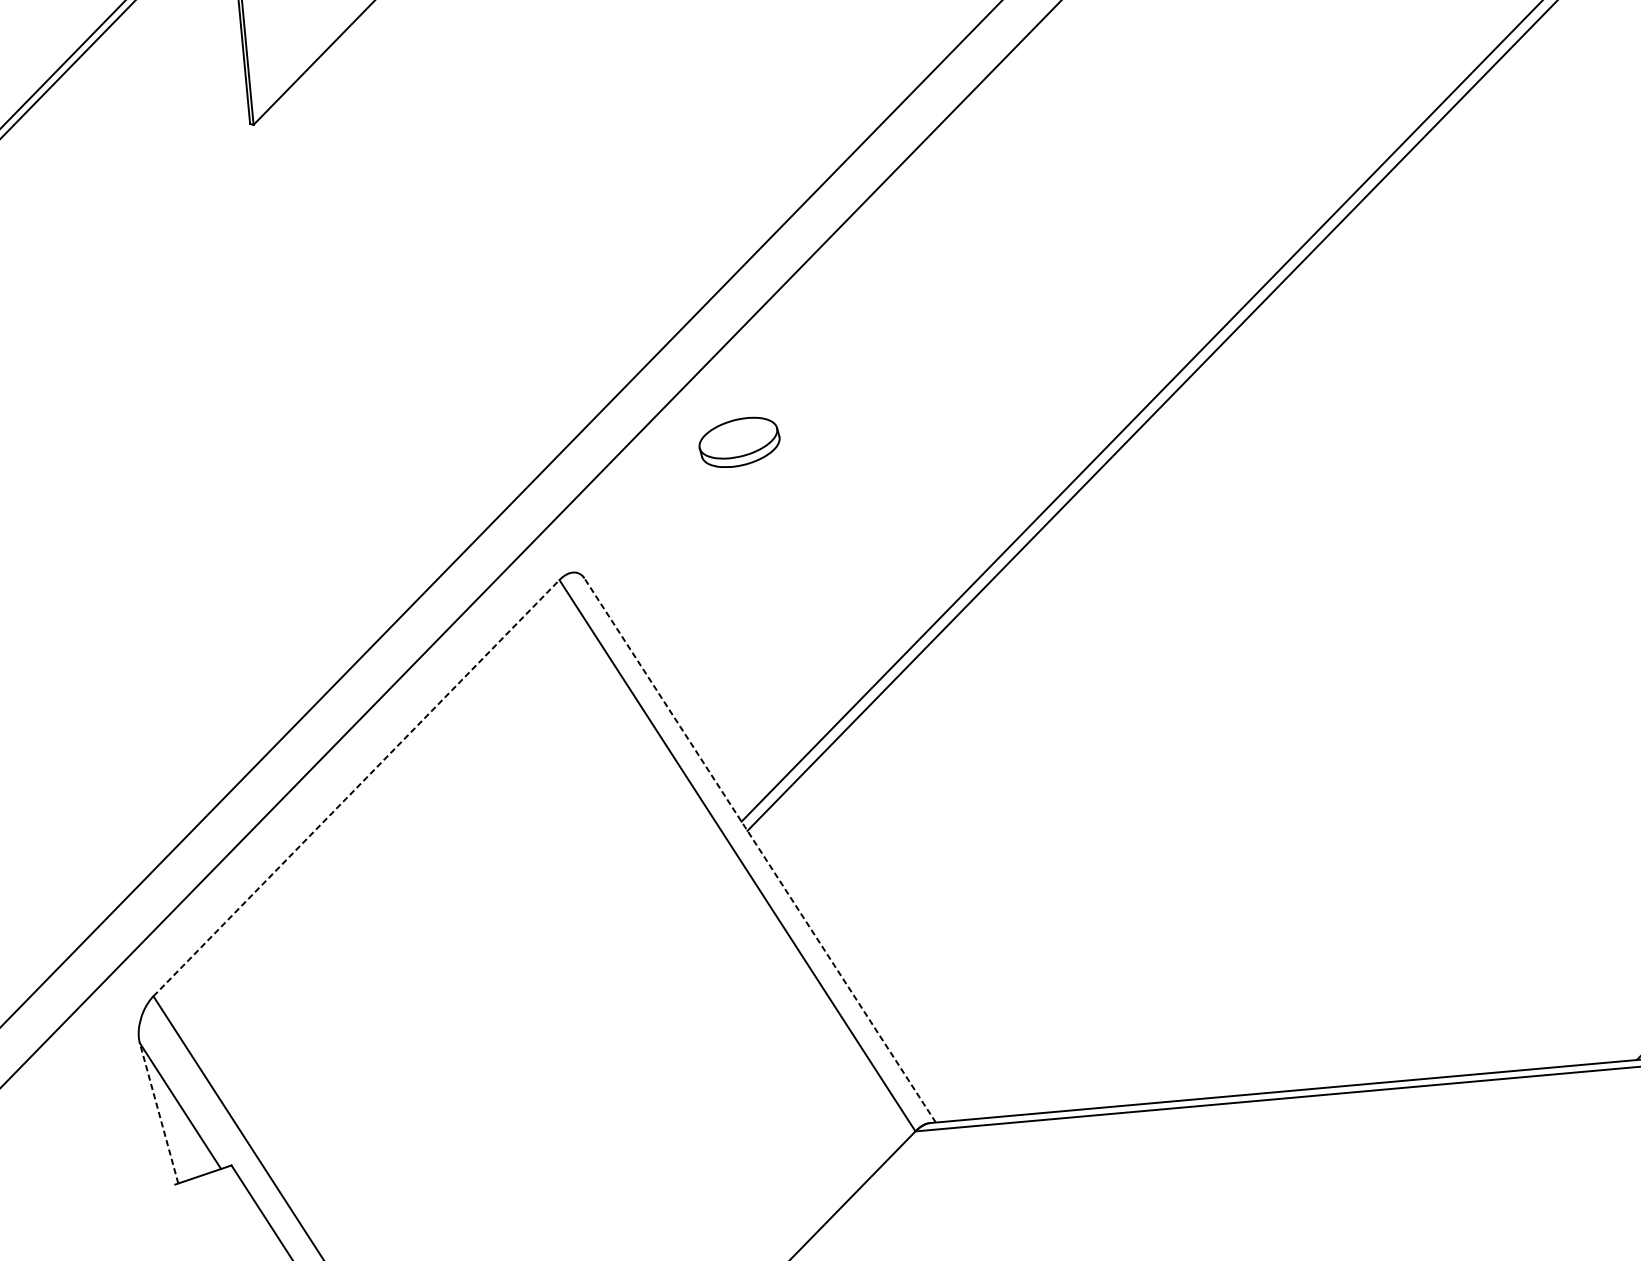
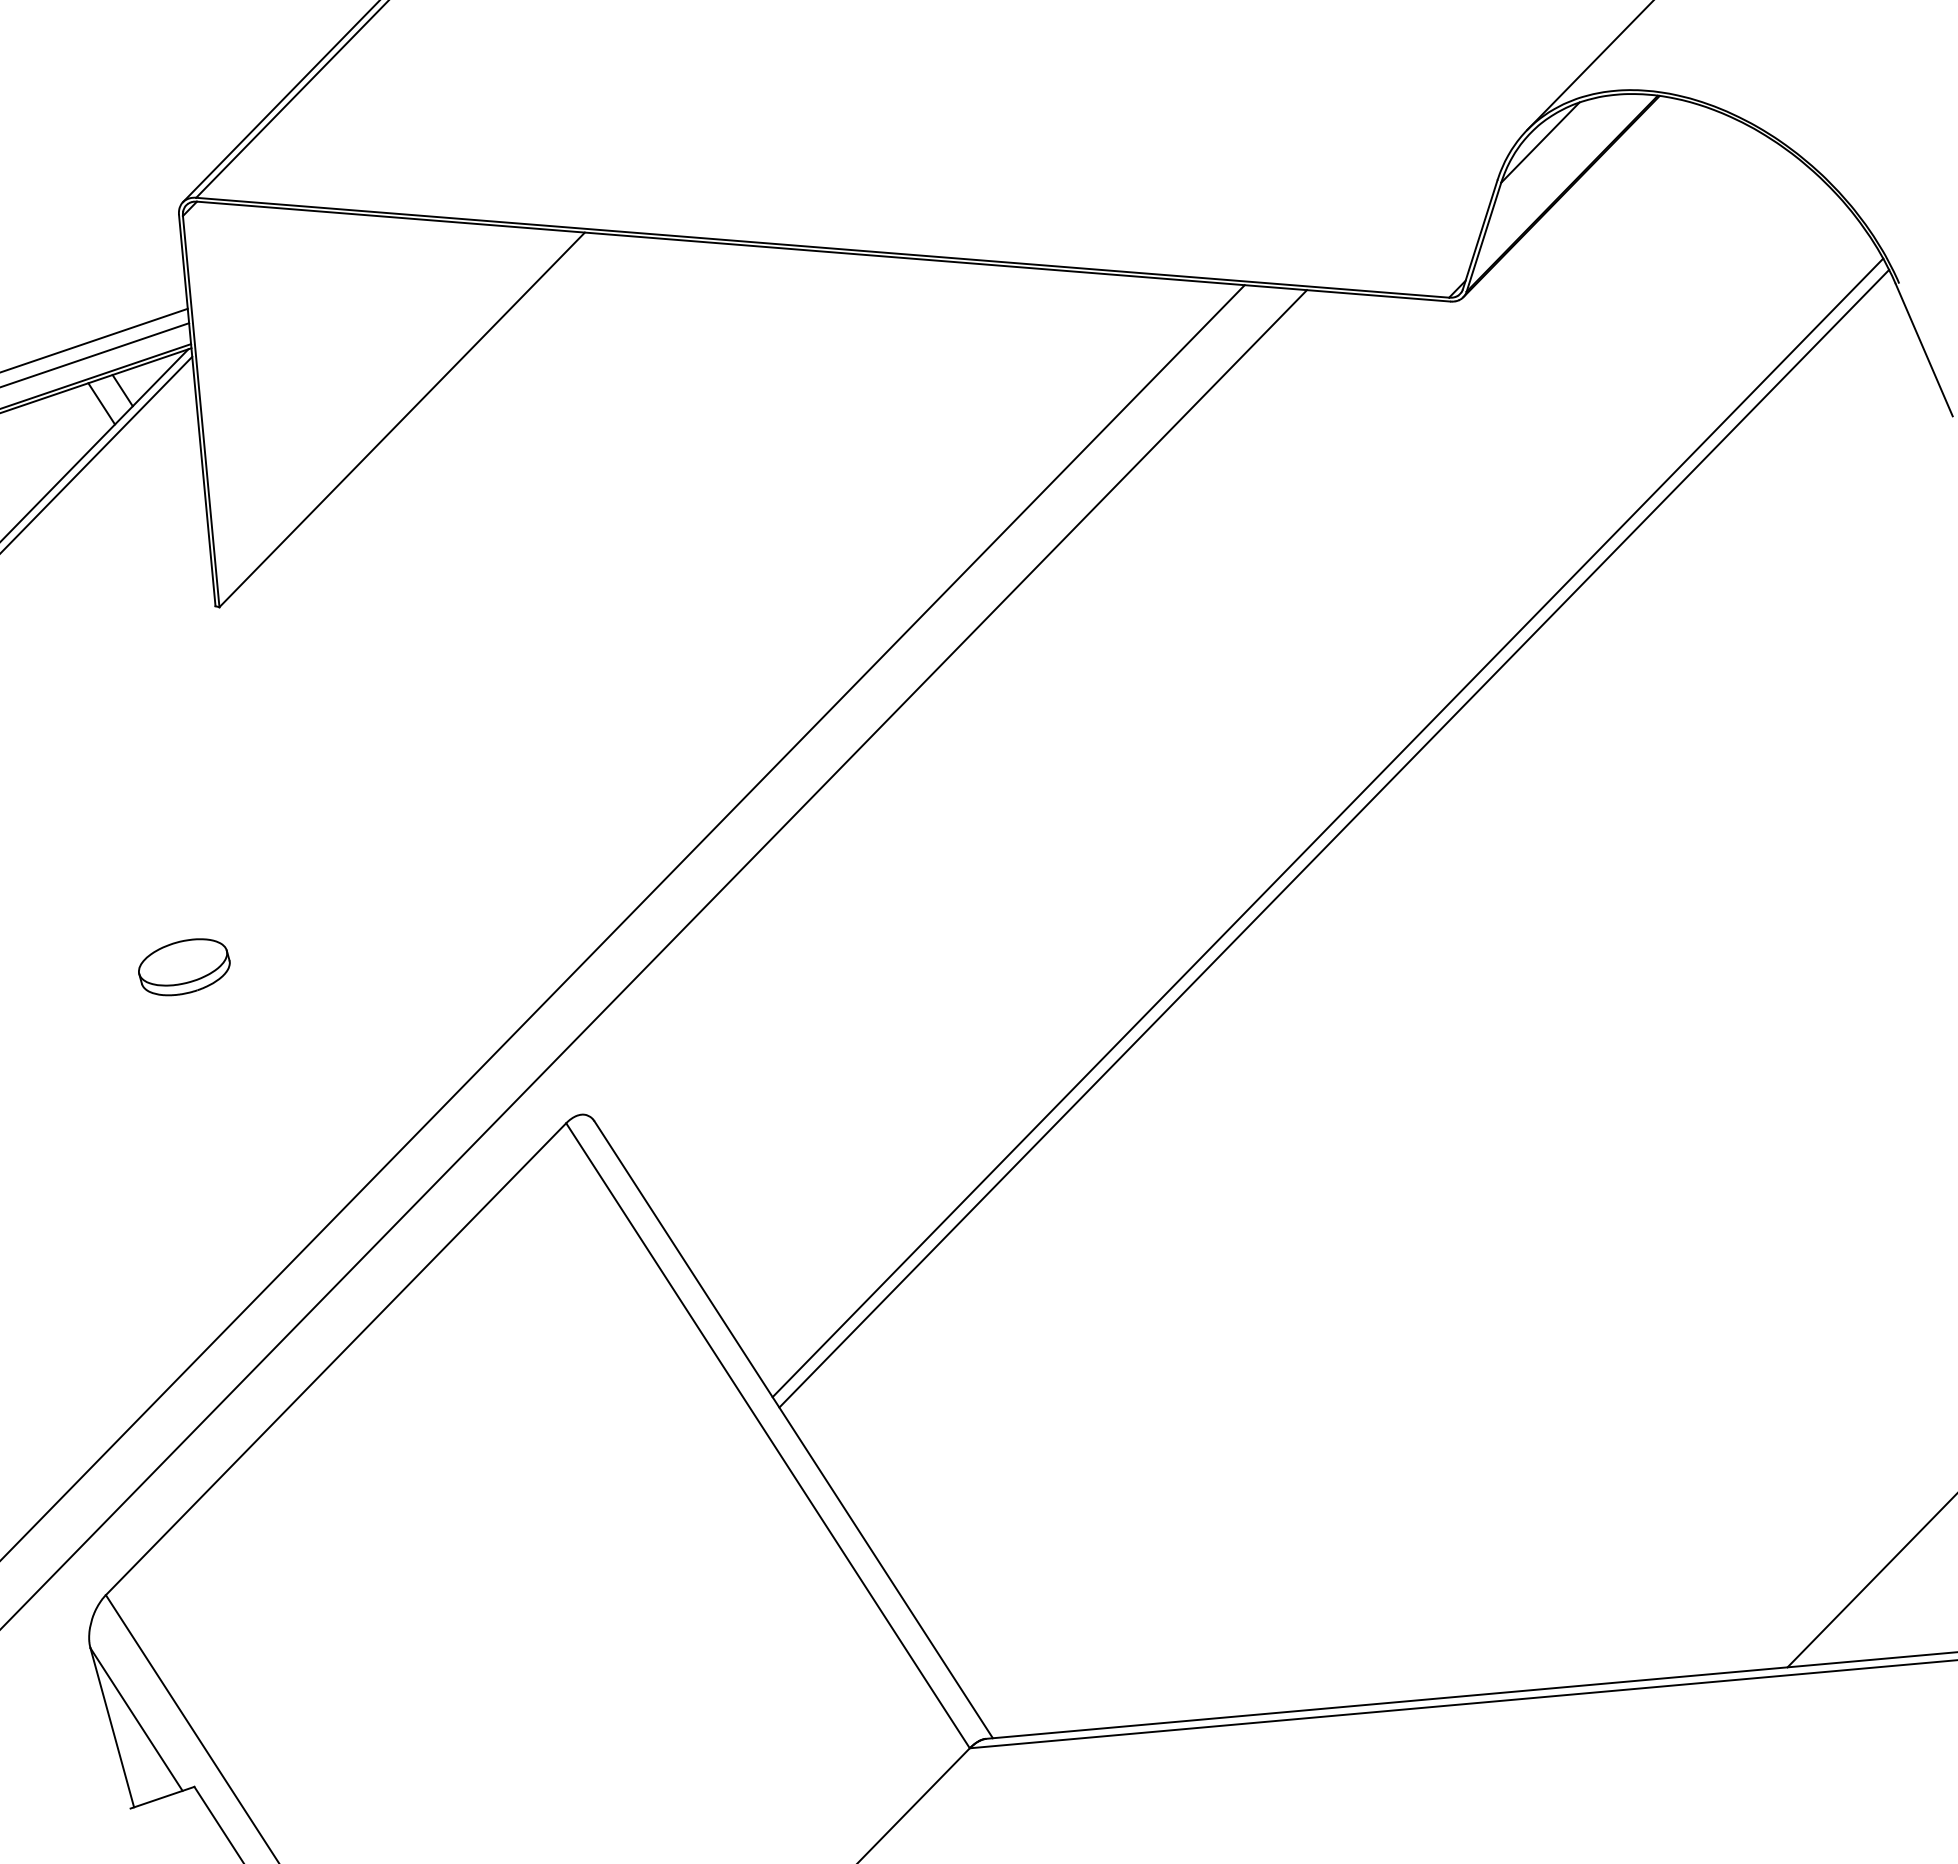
part: (739, 442) -> (184, 967), moved
line: (356, 788) -> (336, 1359), dashed -> solid
line: (759, 850) -> (793, 1429), dashed -> solid
line: (159, 1113) -> (112, 1727), dashed -> solid

